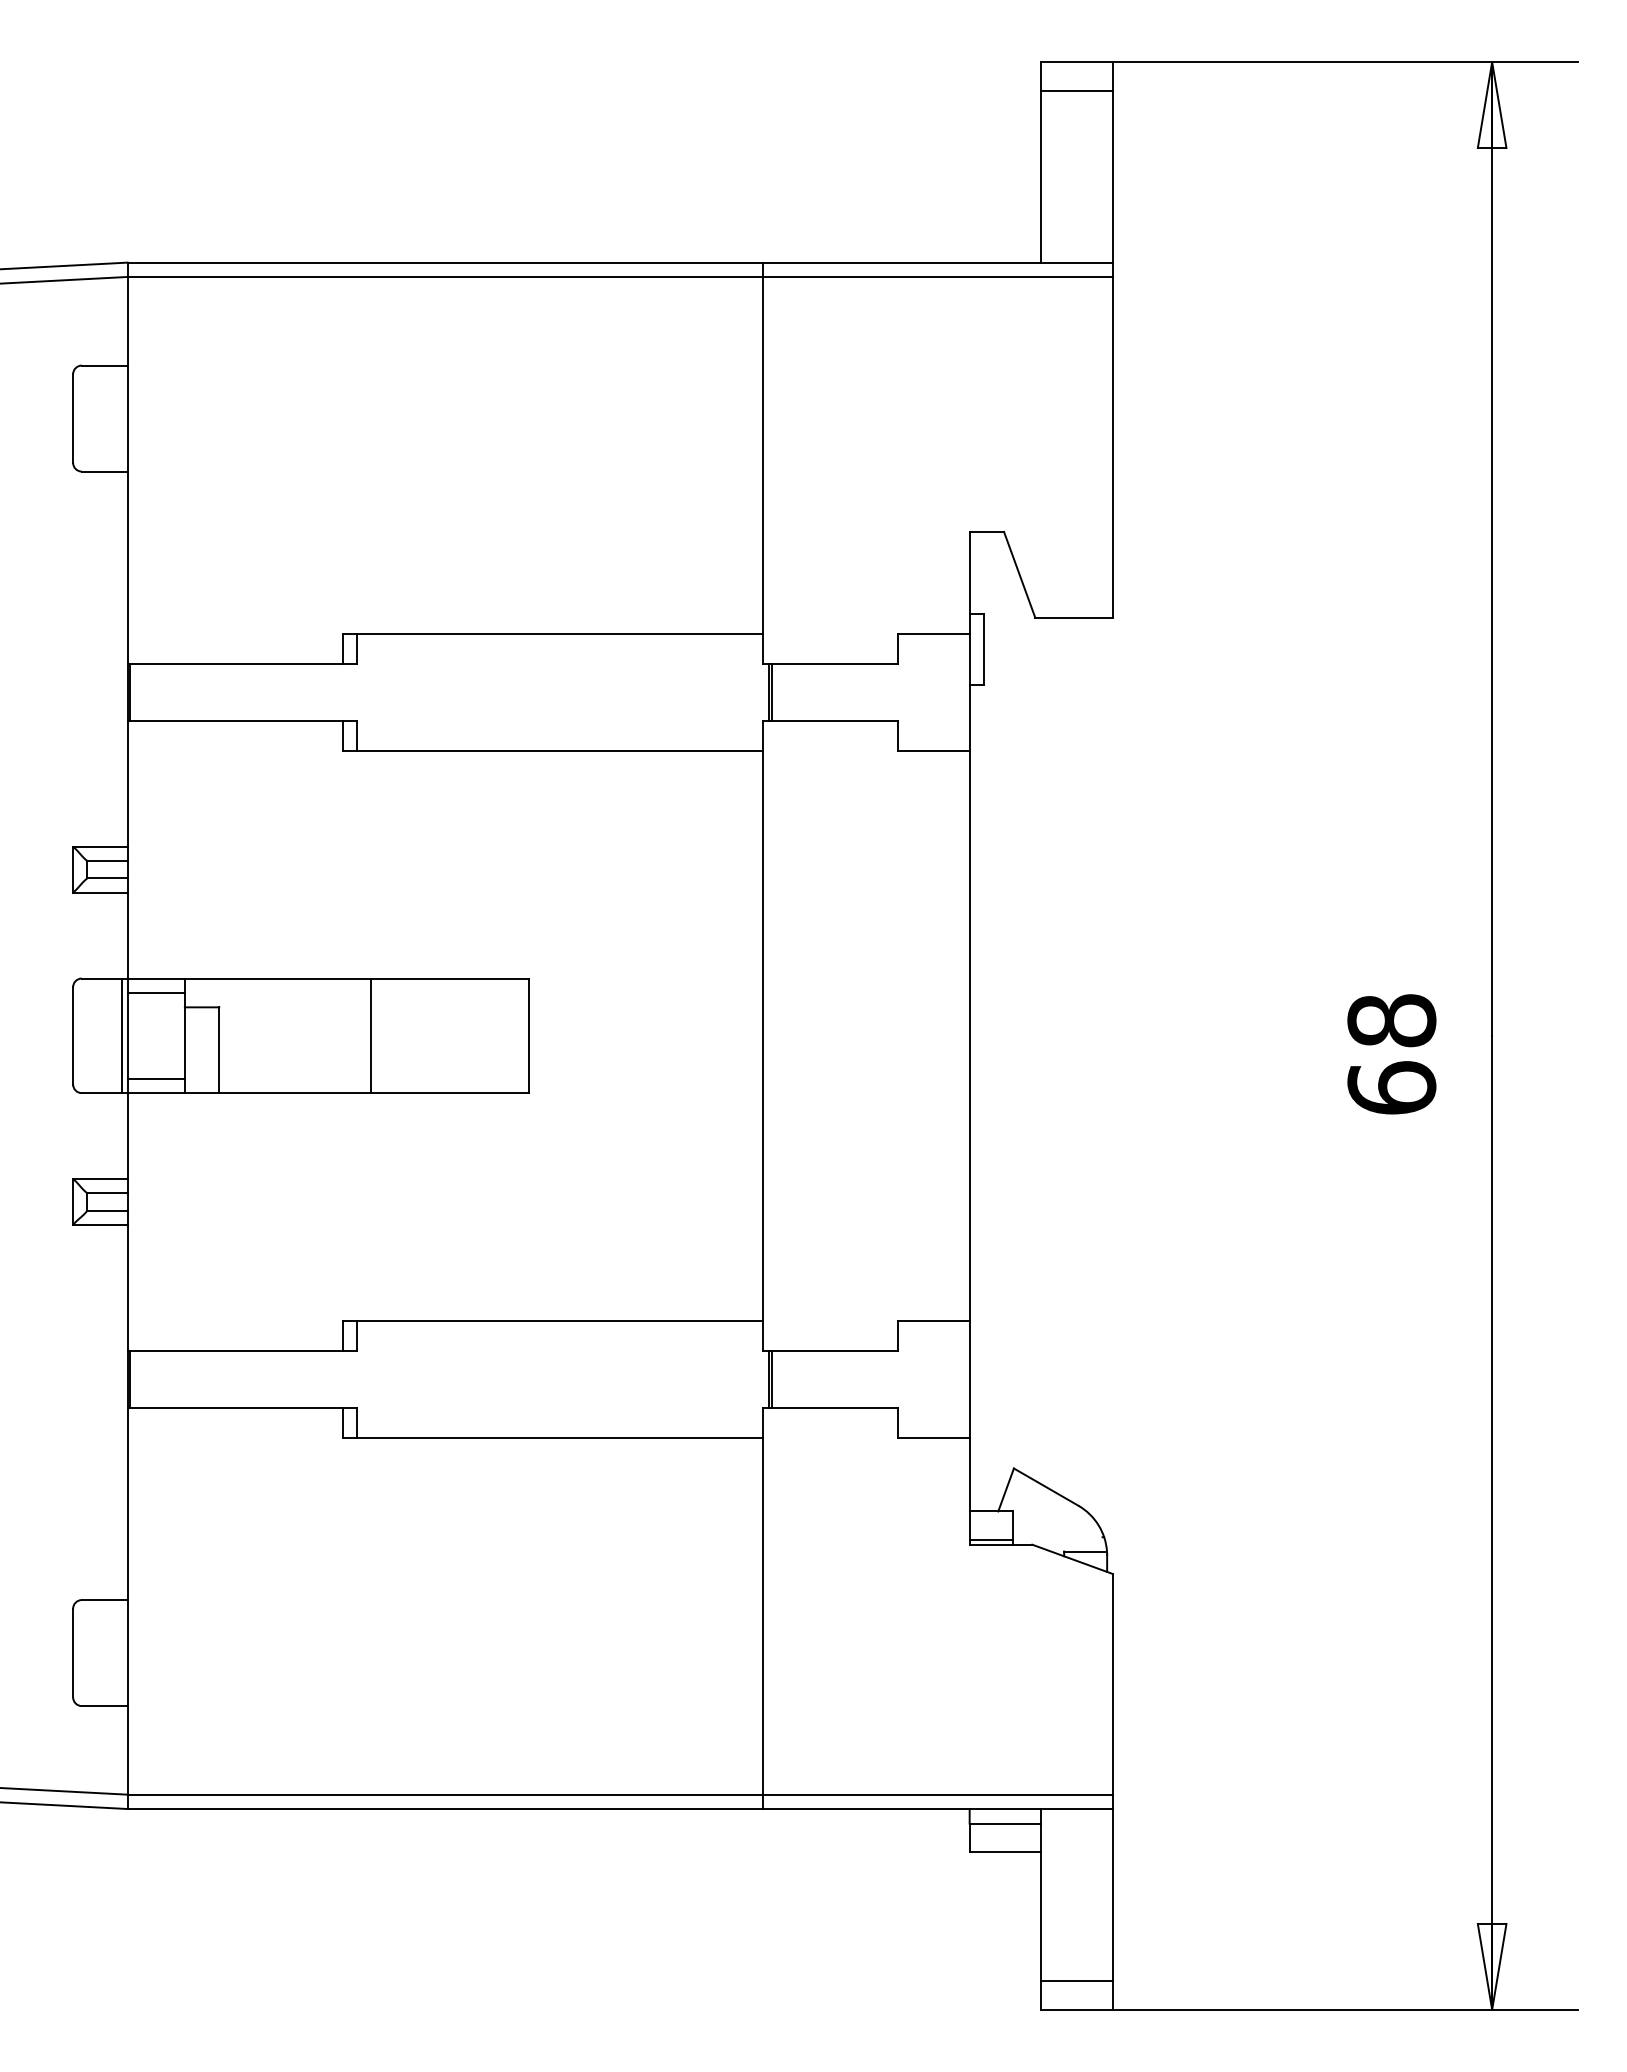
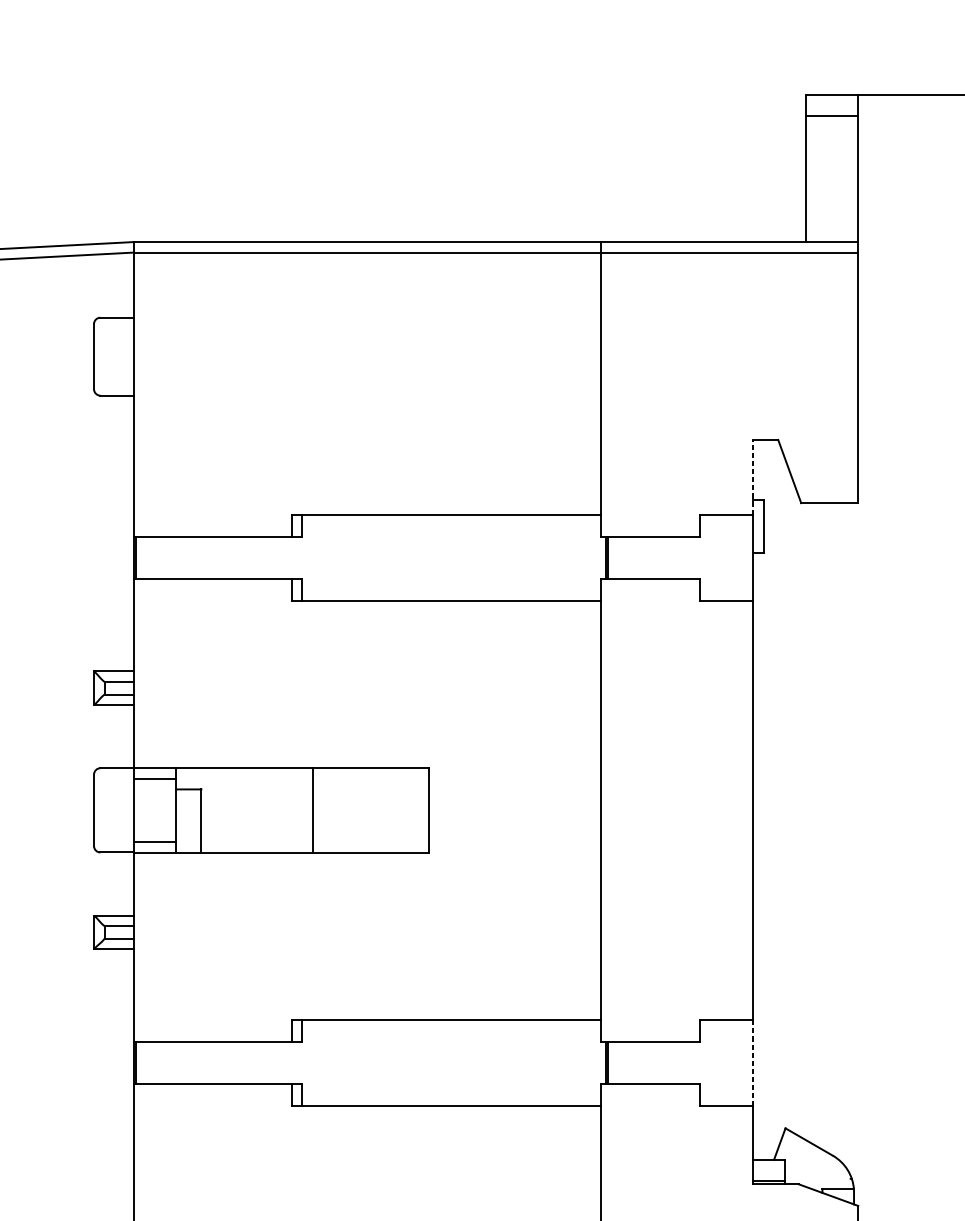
line: (969, 582) -> (752, 477), solid -> dashed
line: (121, 1035) -> (129, 810), removed
line: (969, 1379) -> (752, 1062), solid -> dashed

